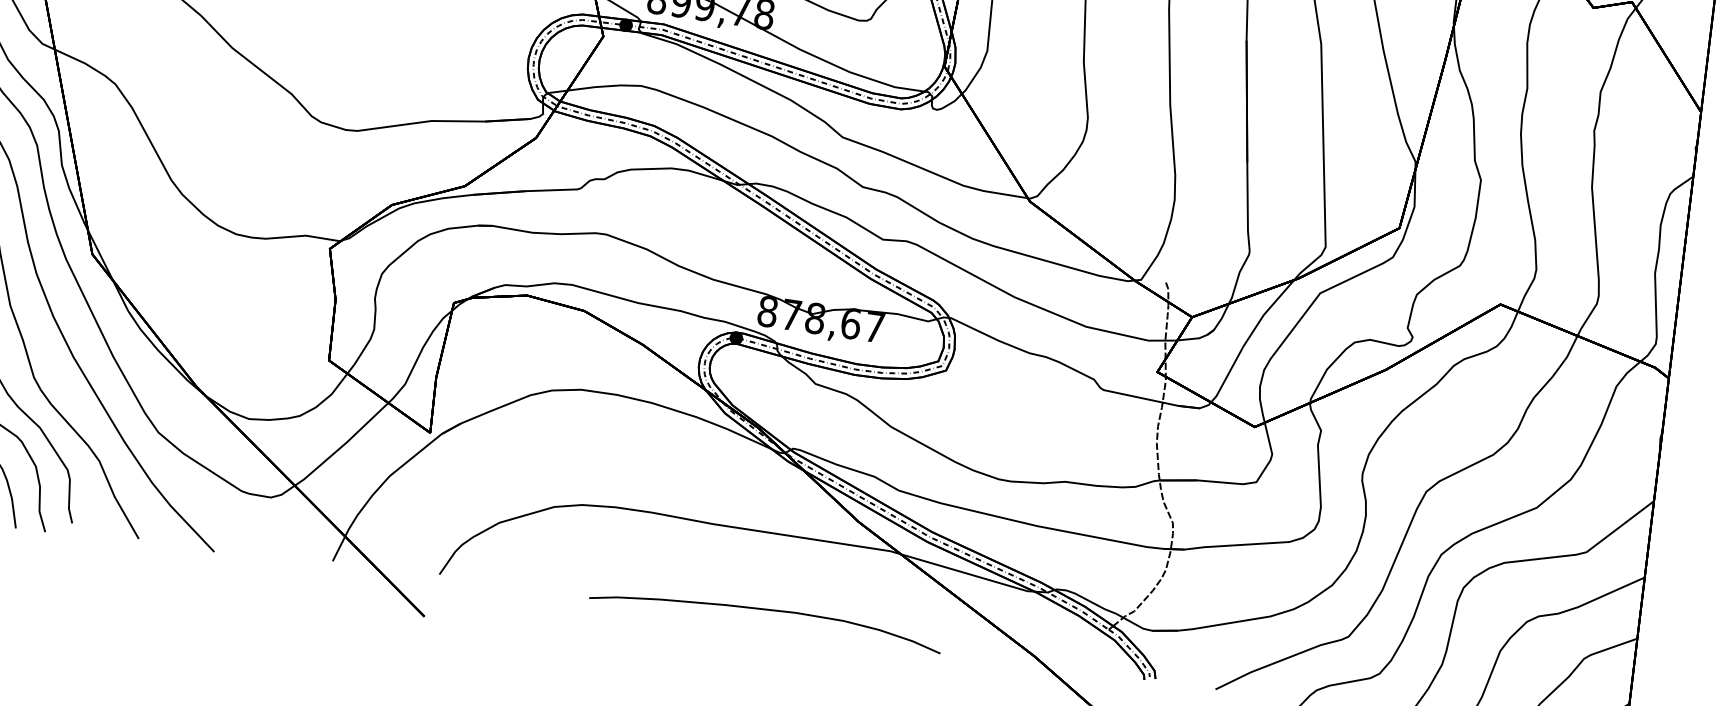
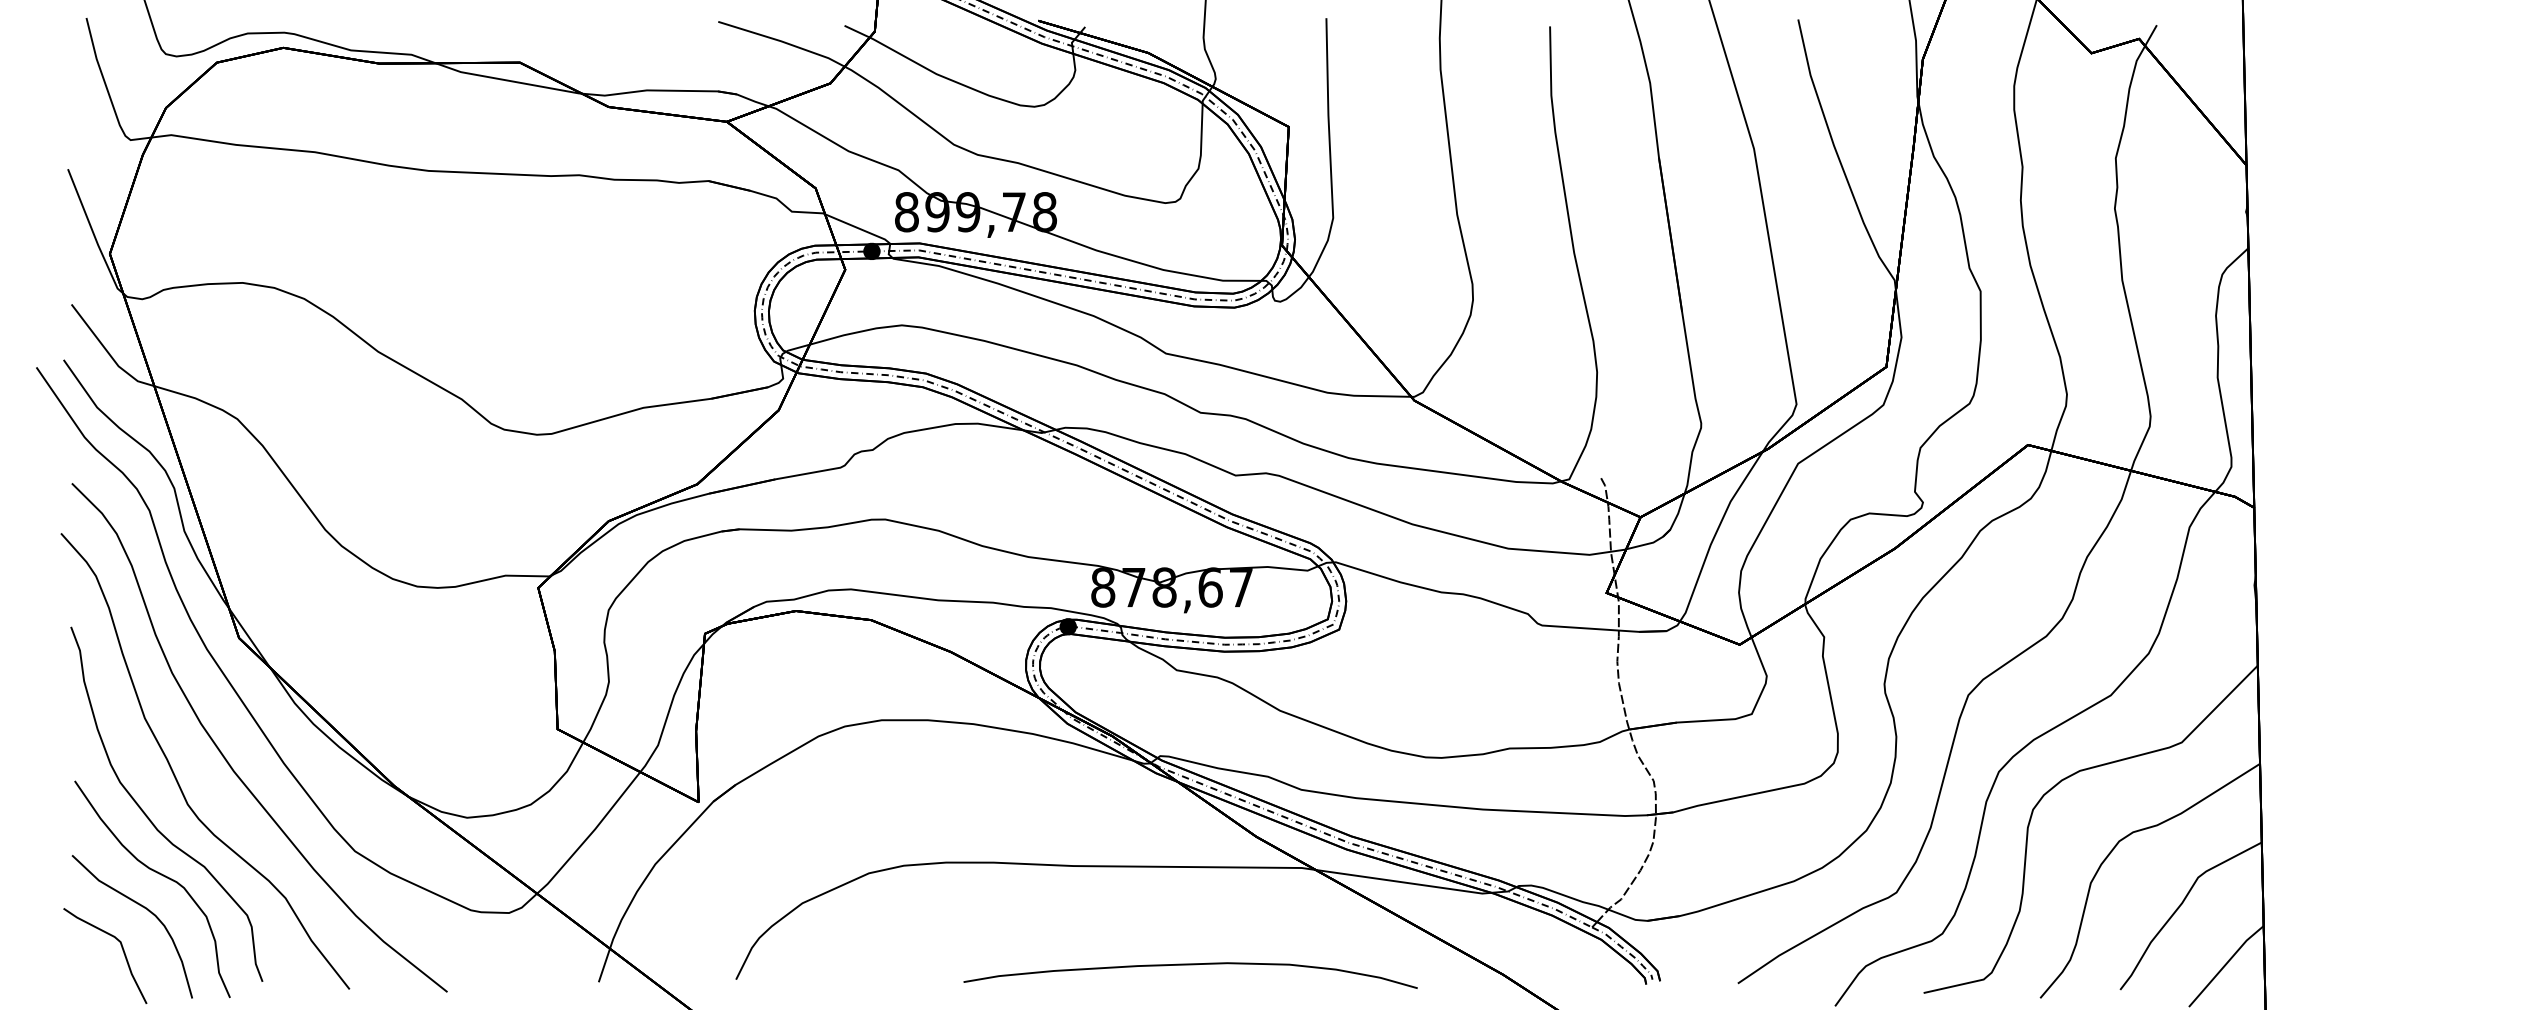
curve: (766, 610) -> (1190, 965), moved

